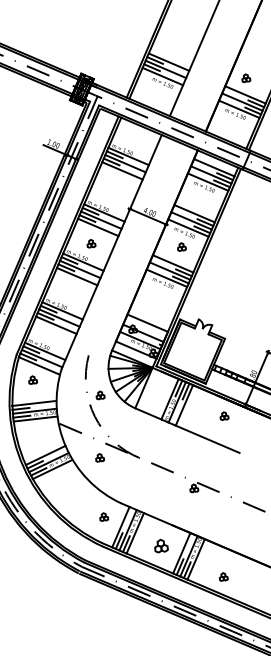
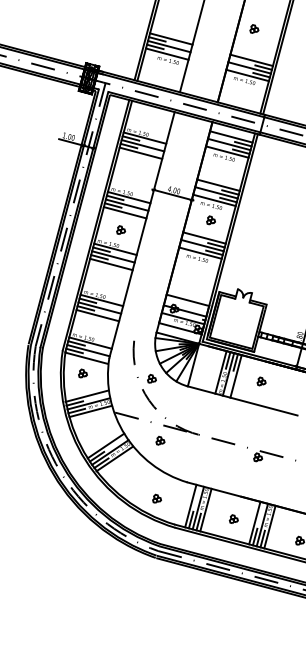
part: (246, 78) -> (254, 28), moved
part: (224, 416) -> (261, 381), moved
part: (103, 517) -> (156, 498), moved
part: (161, 545) -> (233, 518), size x0.62

